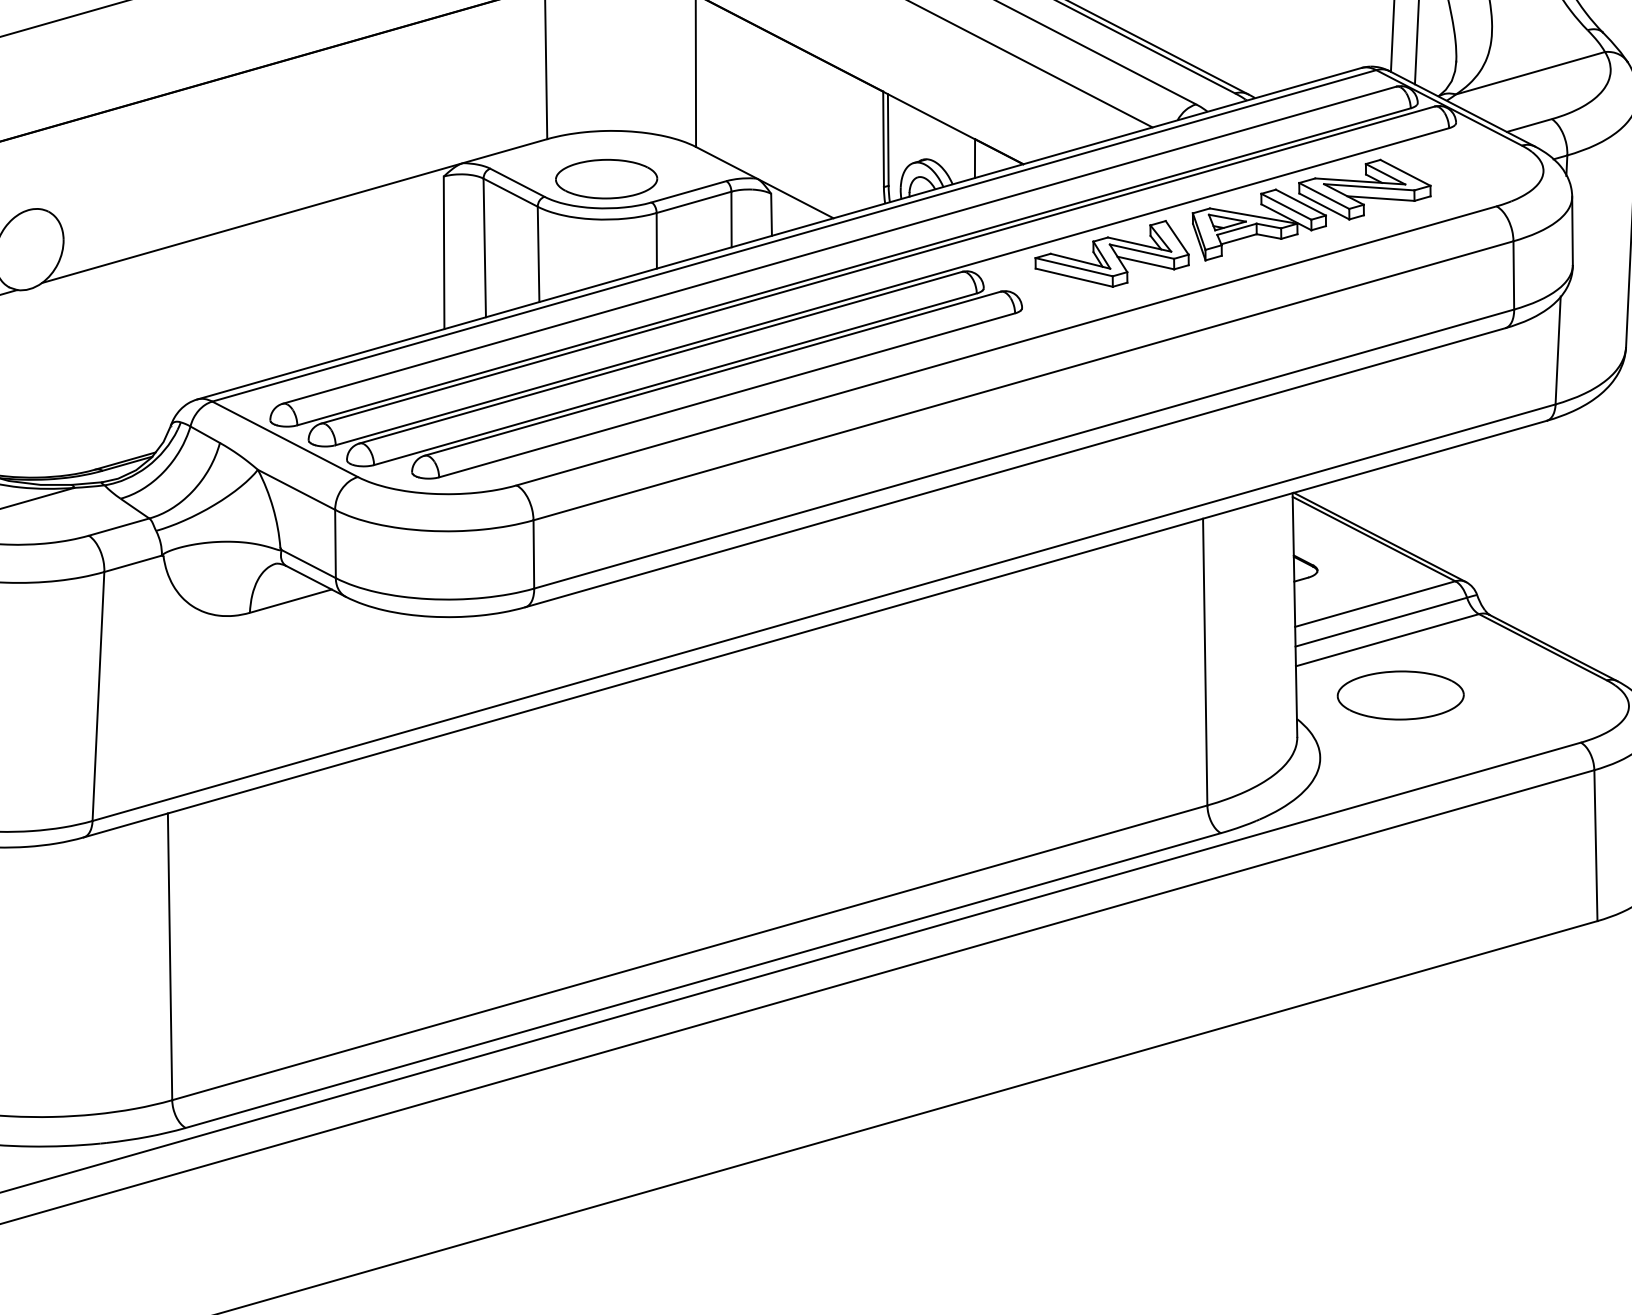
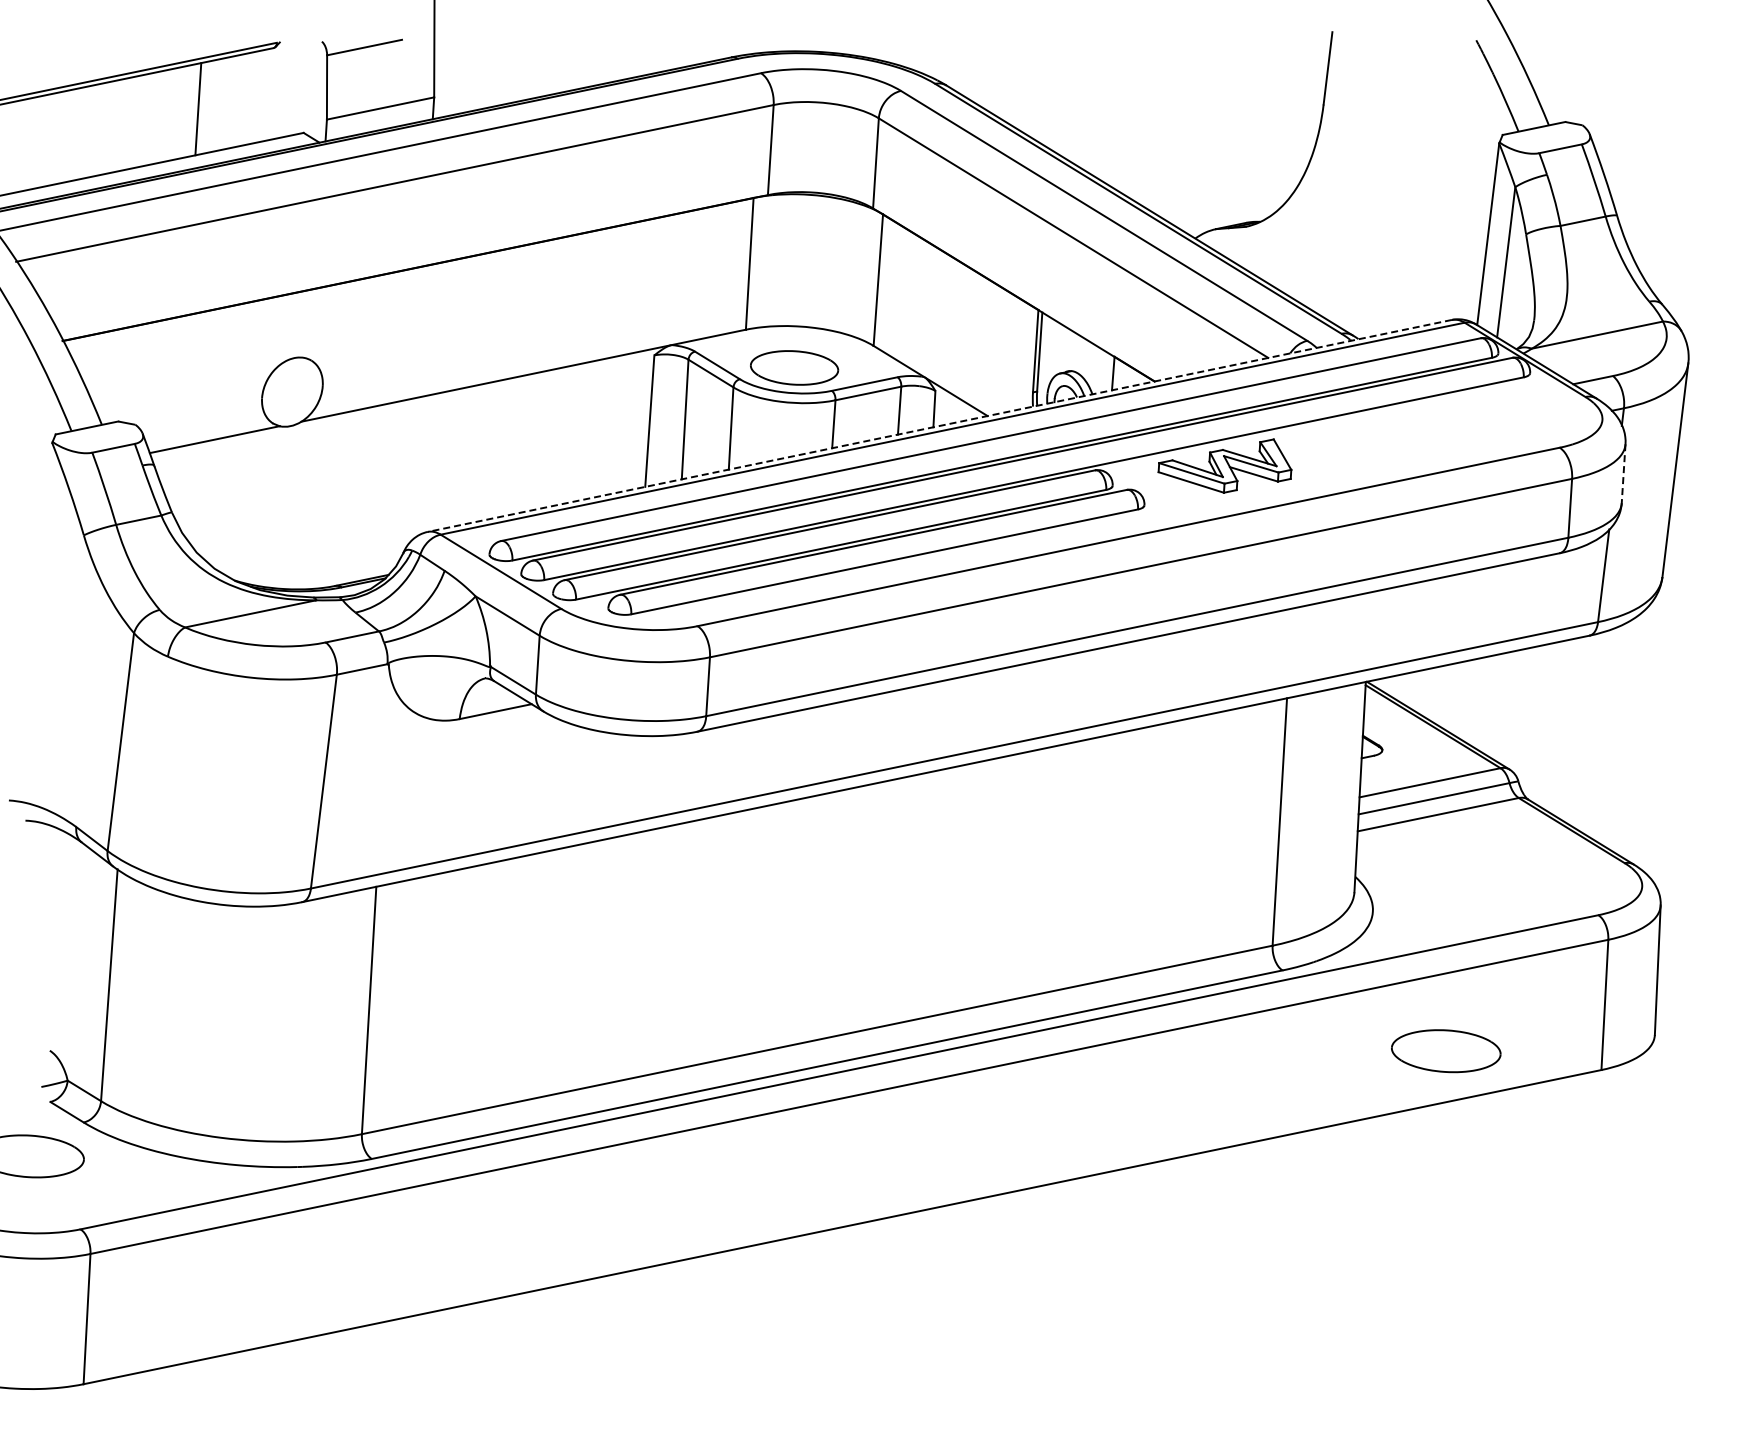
part: (1311, 208) -> (1400, 437), removed
line: (1572, 230) -> (1623, 473), solid -> dashed
line: (778, 233) -> (939, 425), solid -> dashed
part: (1401, 695) -> (1446, 1051), moved

